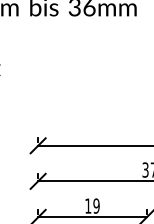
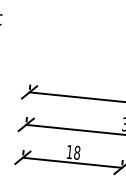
text: (96, 205) -> (77, 152), 19 -> 18

